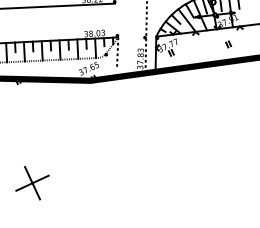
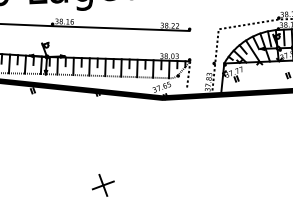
part: (32, 183) -> (103, 185), size x0.7

